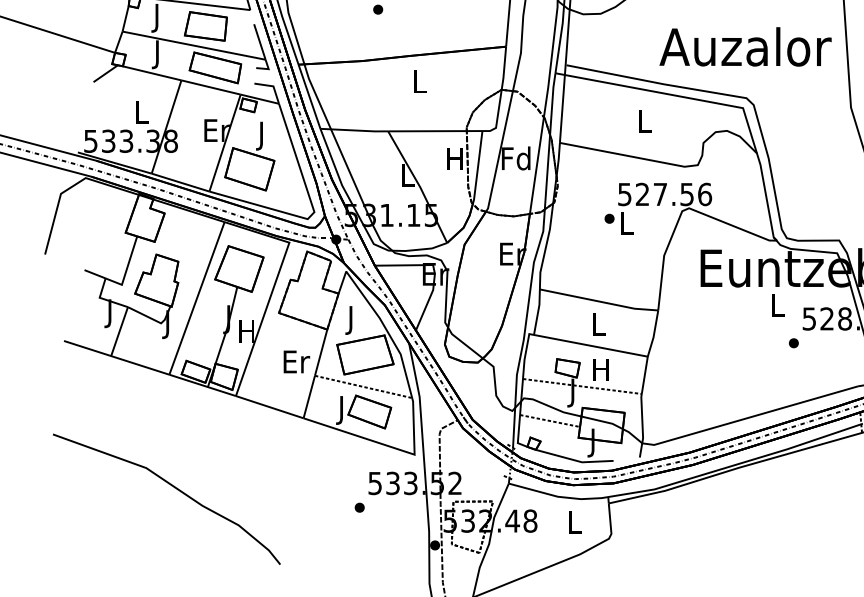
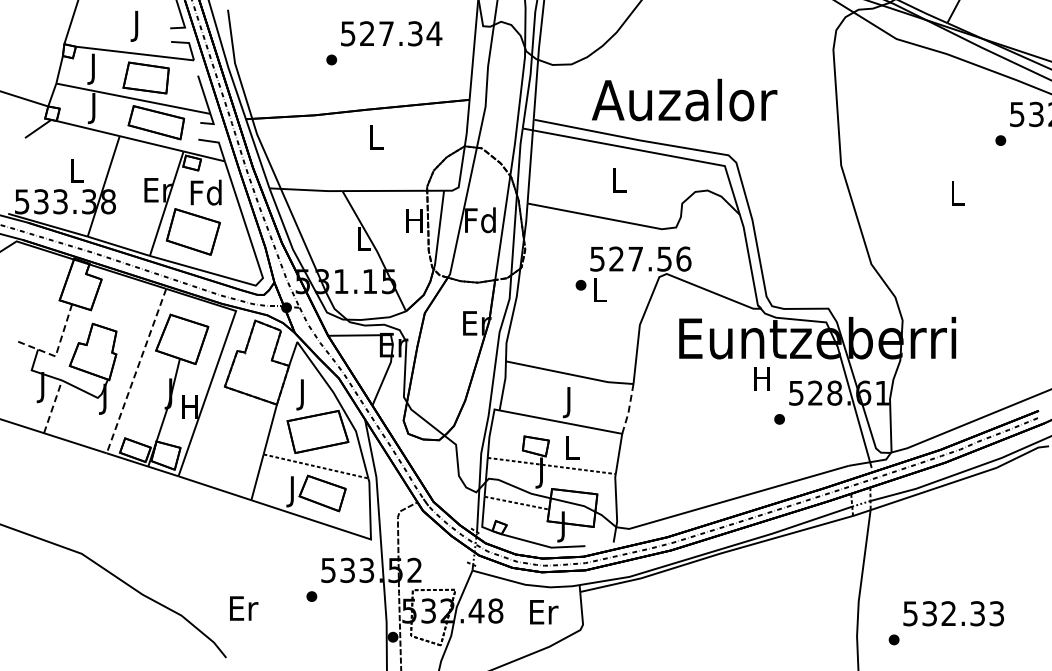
text: (745, 46) -> (684, 99), moved
text: (261, 135) -> (205, 195), J -> Fd
line: (123, 280) -> (57, 351), solid -> dashed
line: (196, 298) -> (136, 371), solid -> dashed
text: (777, 305) -> (761, 378), L -> H
text: (598, 327) -> (569, 402), L -> J
line: (119, 331) -> (53, 406), solid -> dashed
line: (653, 335) -> (628, 410), solid -> dashed
text: (297, 361) -> (244, 608), moved
text: (600, 369) -> (571, 447), H -> L
text: (575, 522) -> (544, 612), L -> Er

